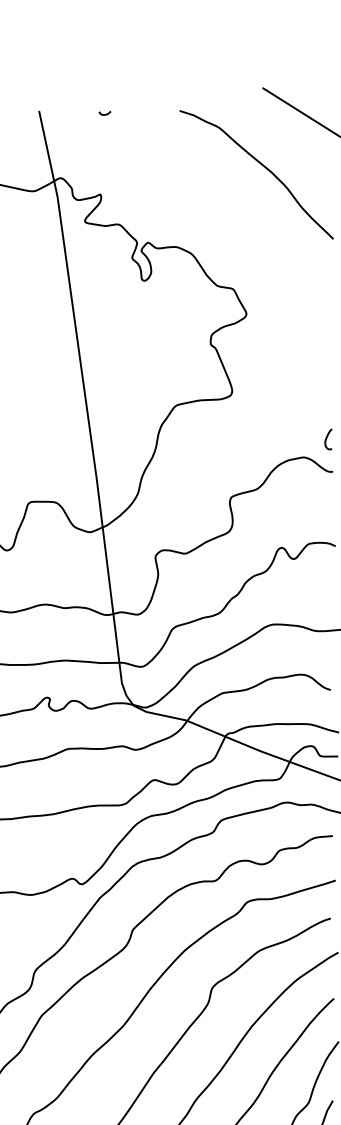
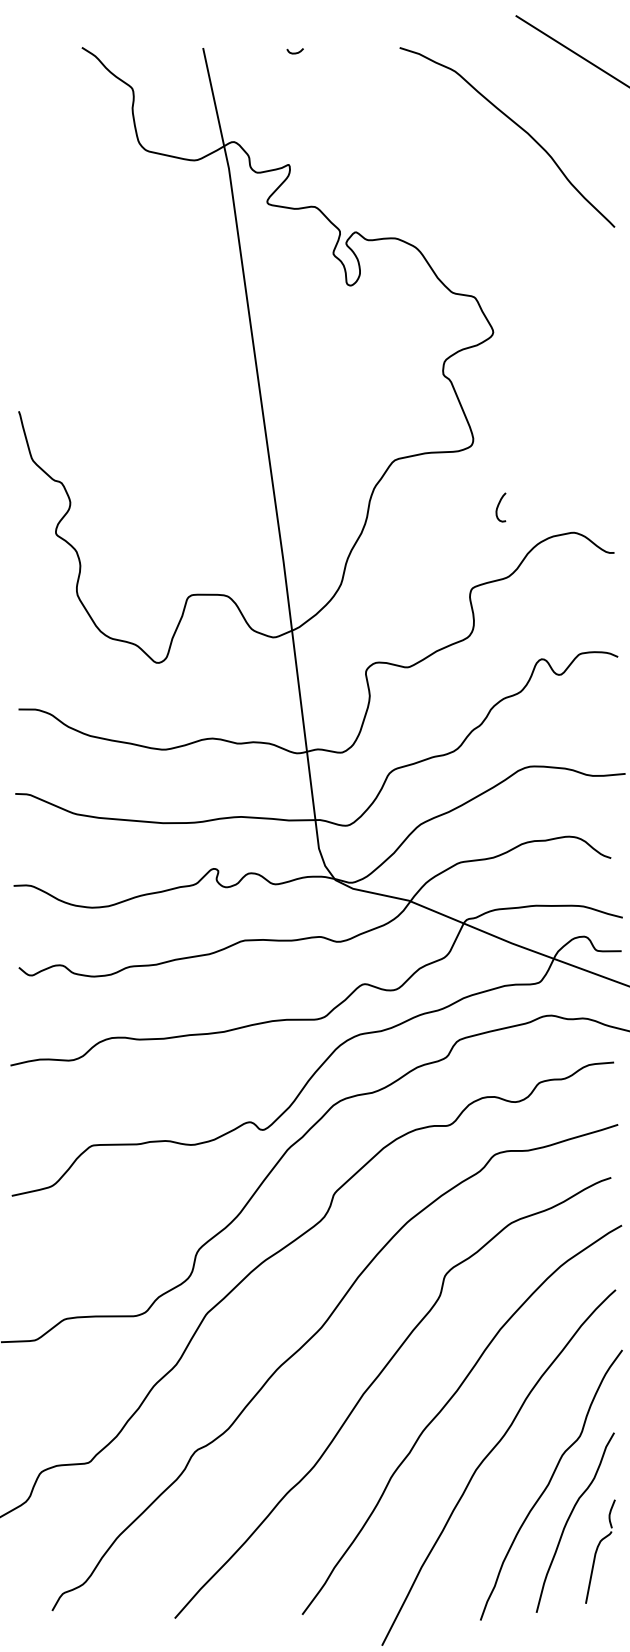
curve: (326, 439) -> (498, 507), moved

